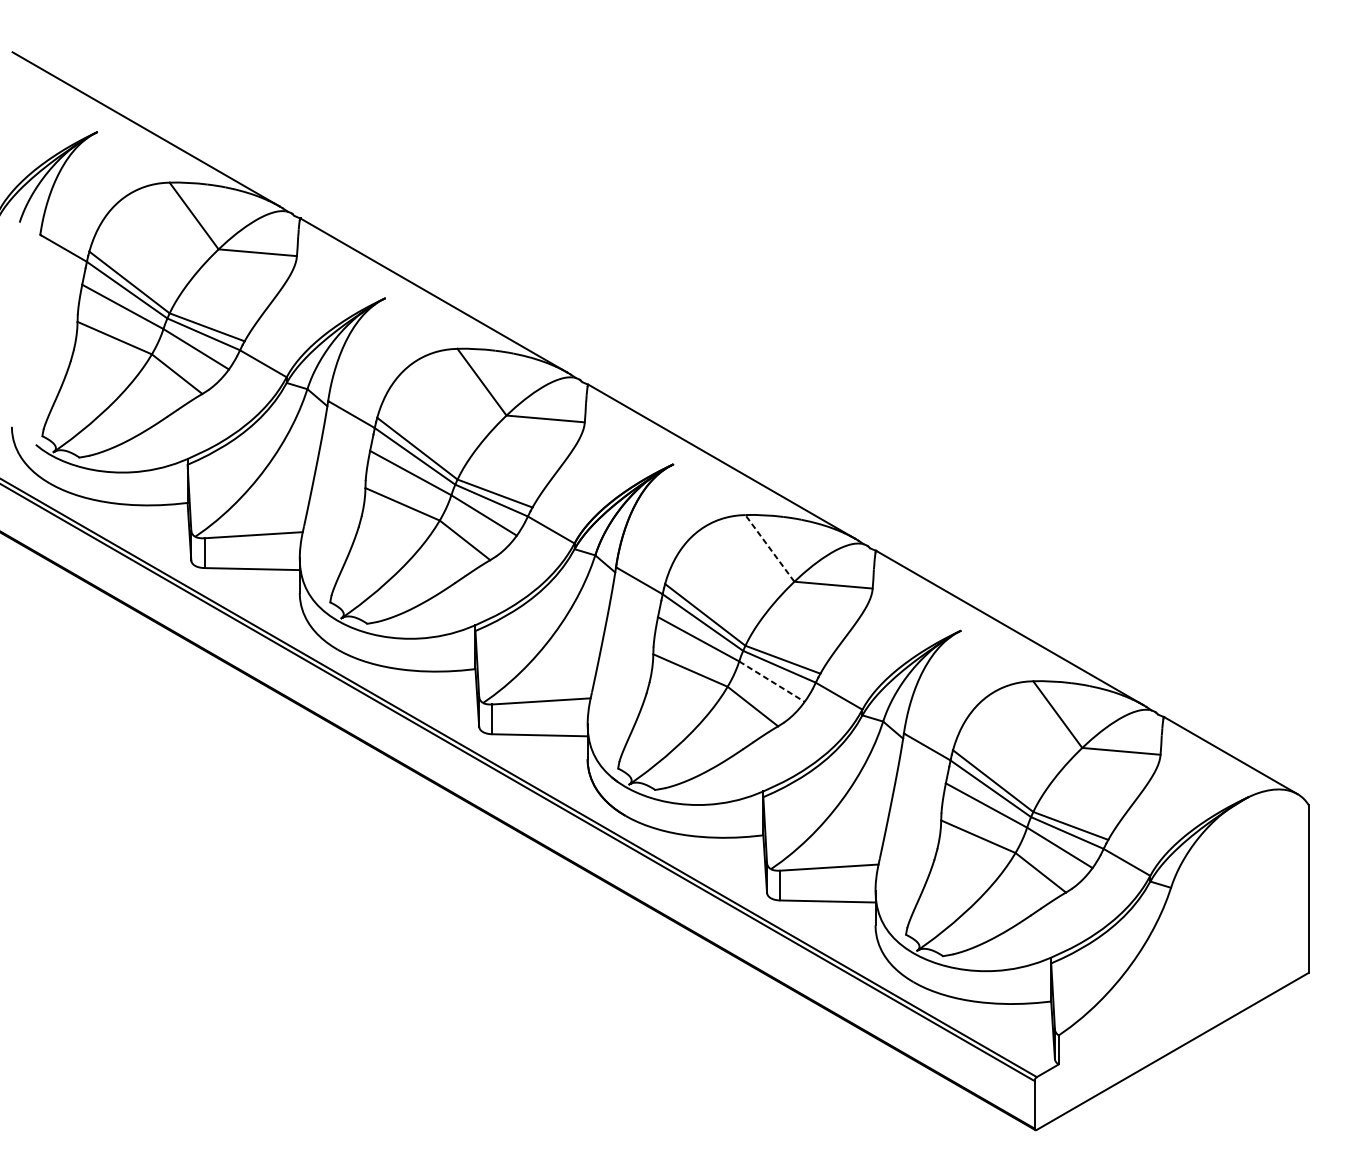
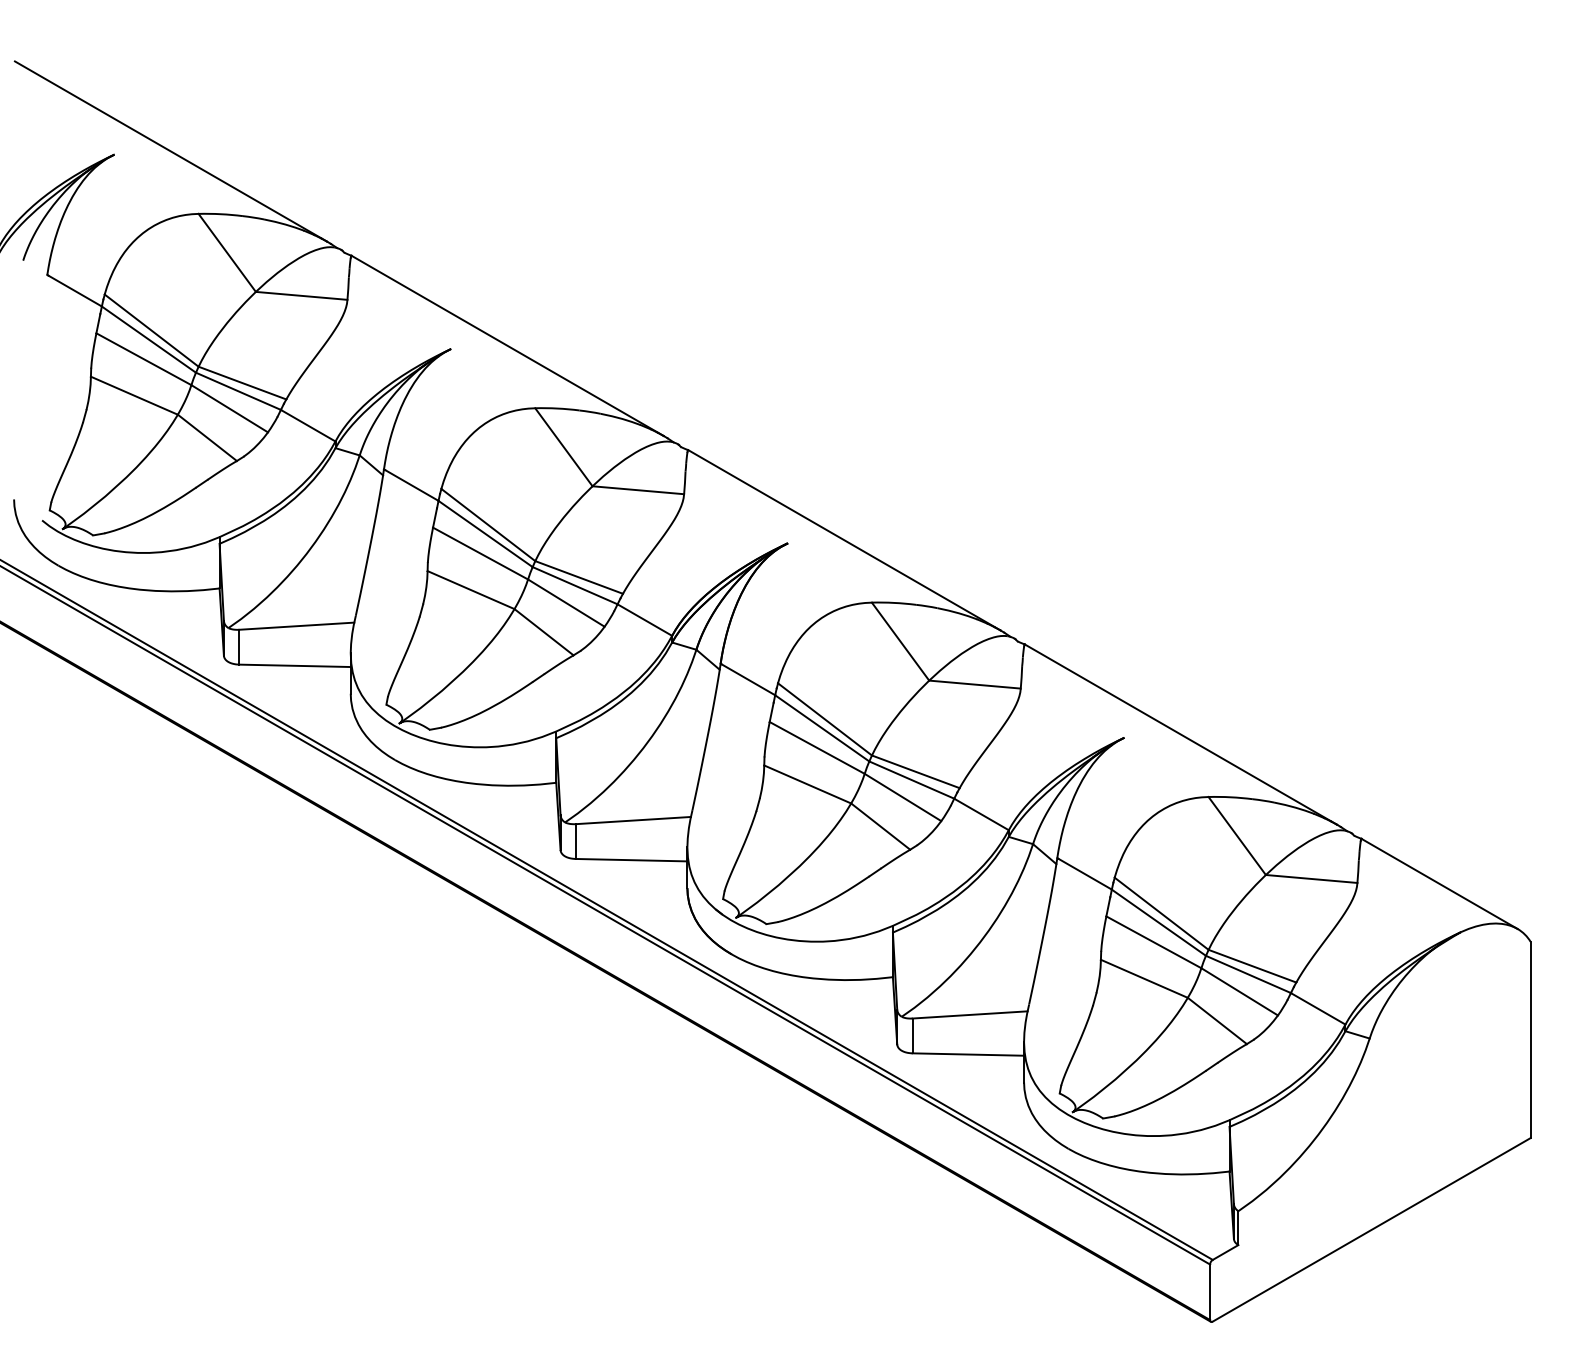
line: (769, 548) -> (900, 641), dashed -> solid
line: (772, 681) -> (903, 797), dashed -> solid

